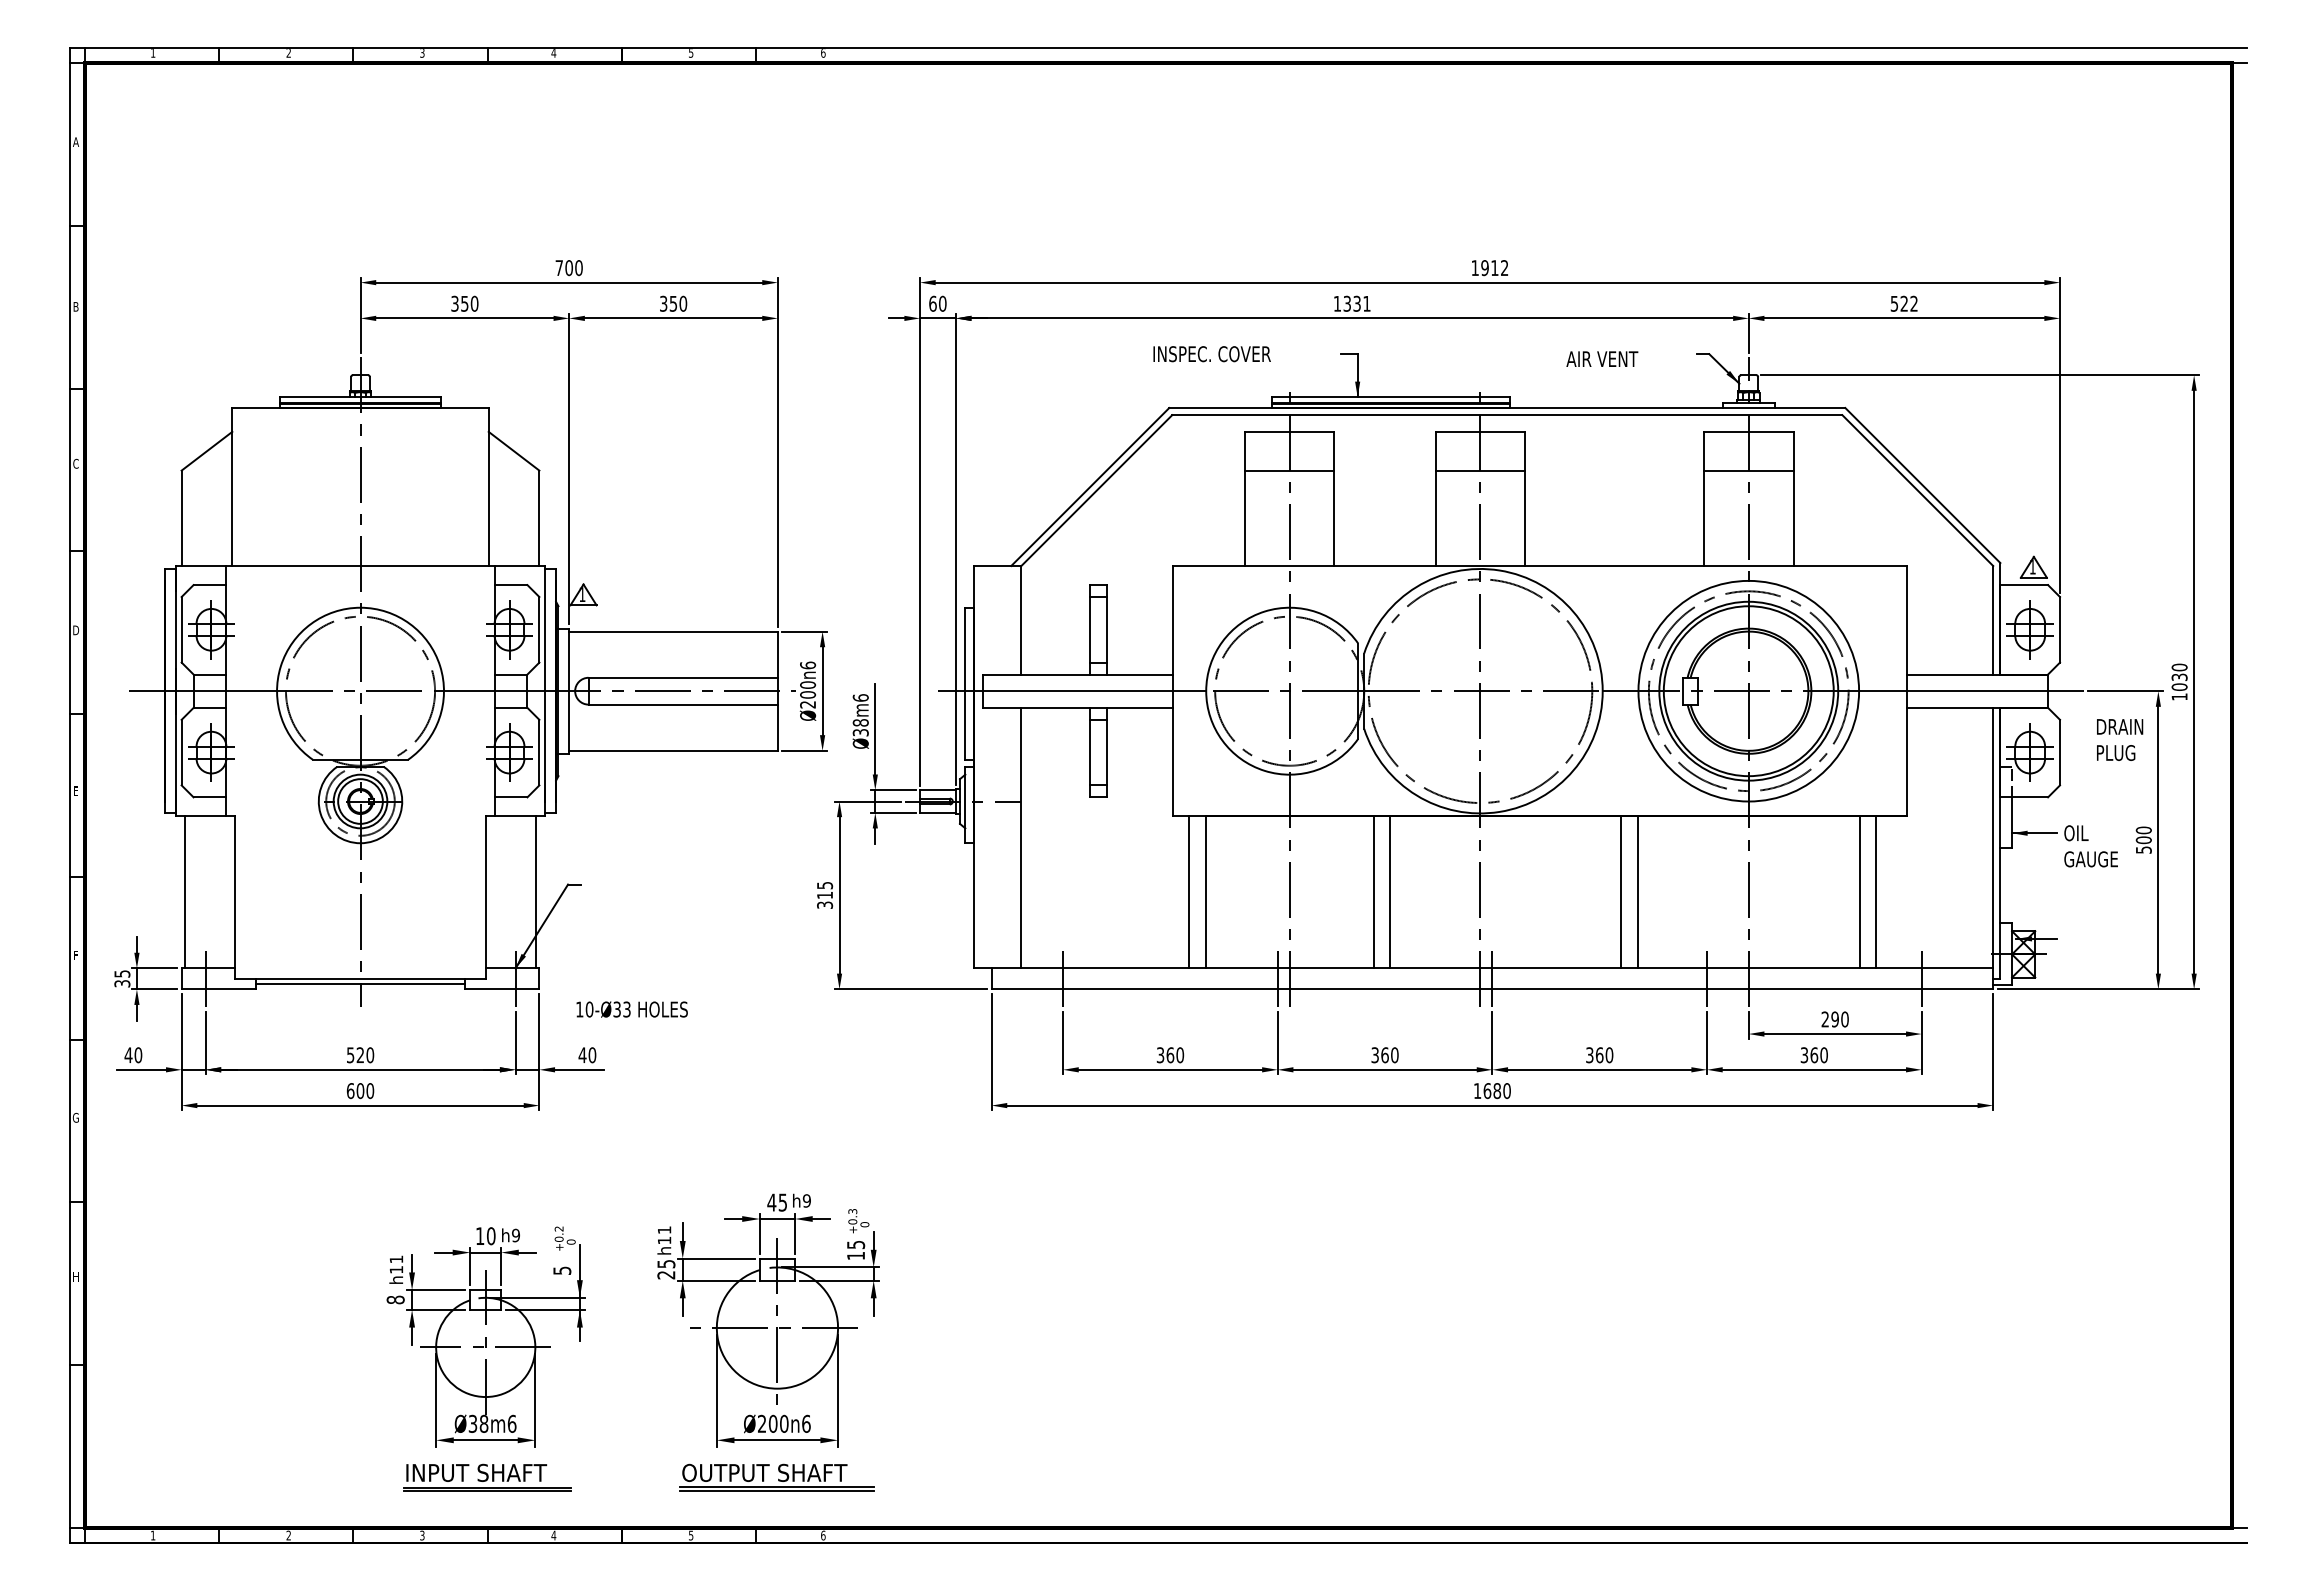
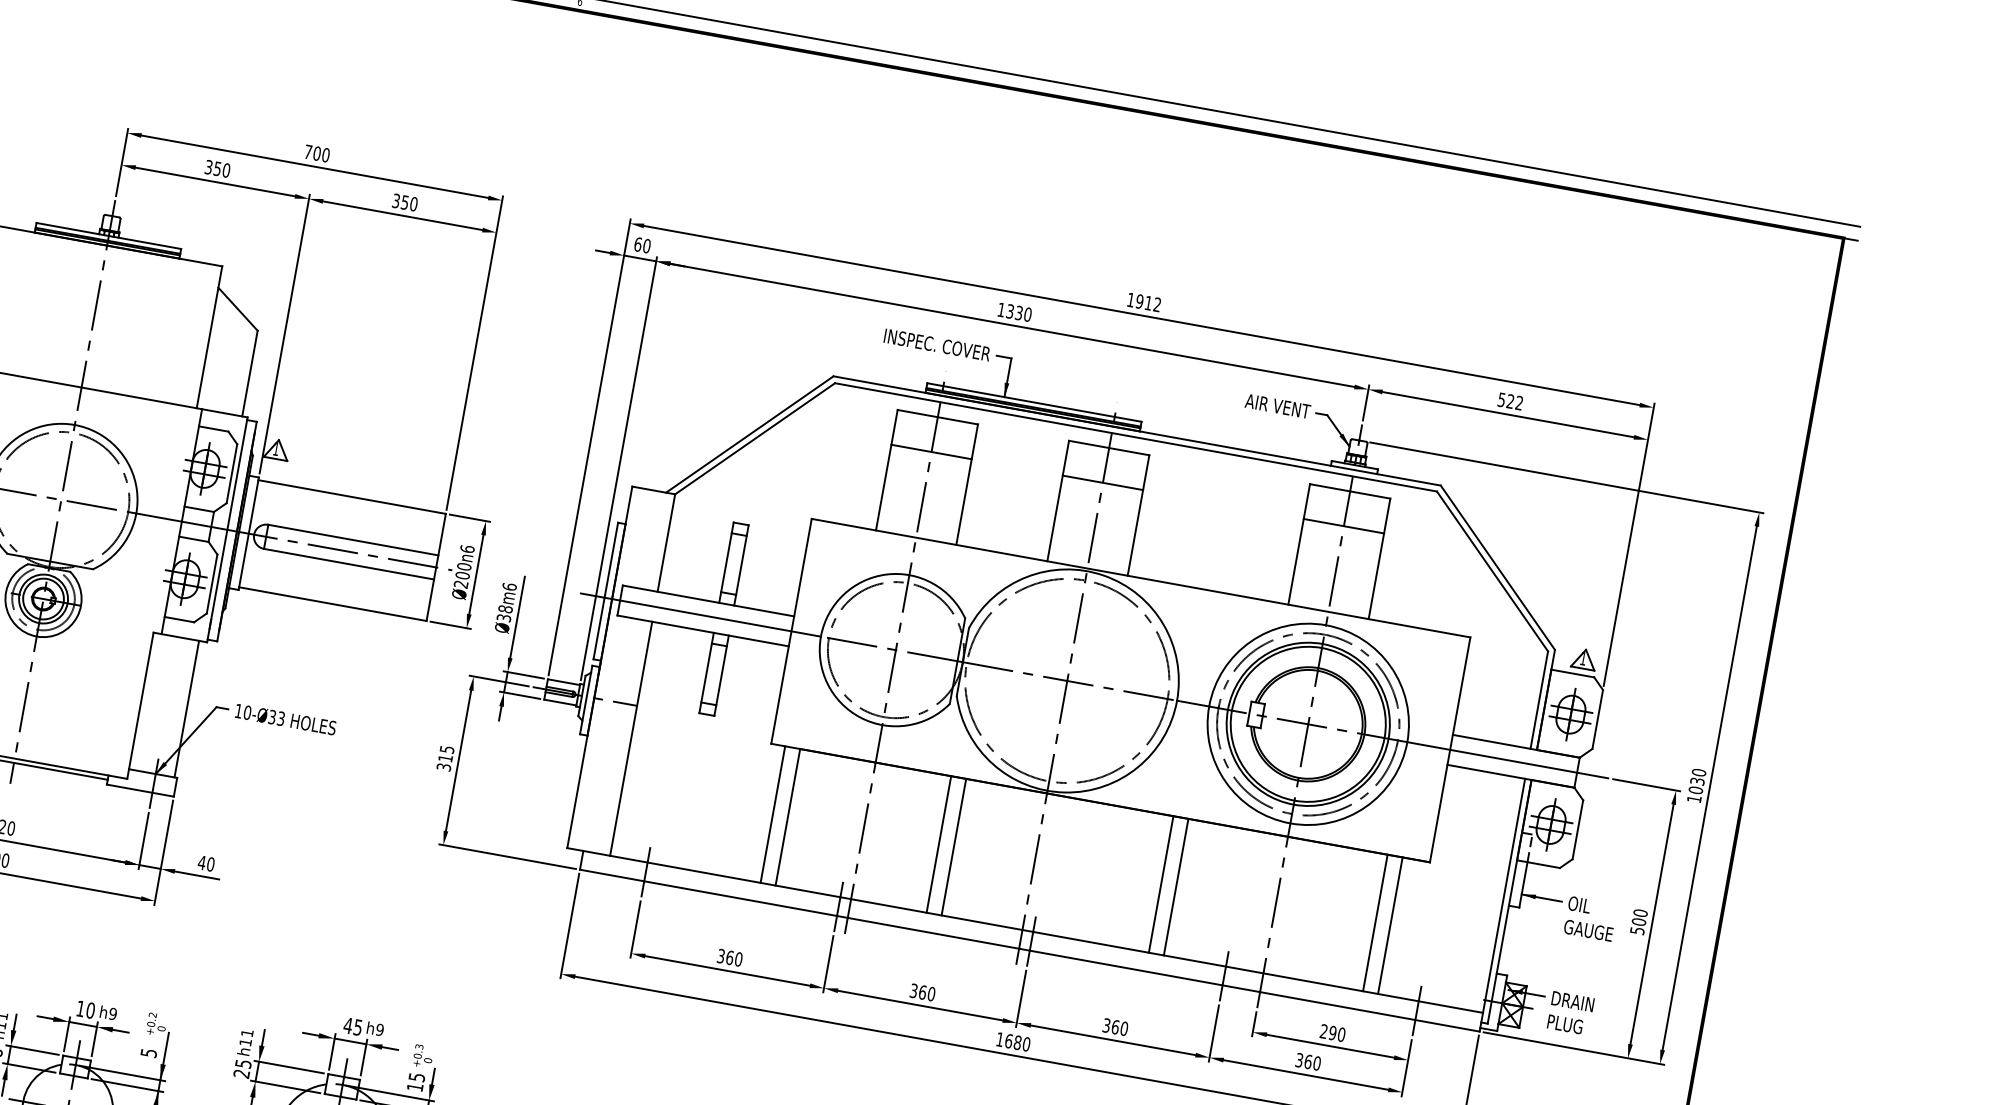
text: (1366, 303) -> (1027, 314), 1331 -> 1330
text: (1211, 354) -> (936, 345), moved
text: (1602, 358) -> (1278, 405), moved
text: (2120, 739) -> (1571, 1013), moved
text: (631, 1009) -> (285, 719), moved

